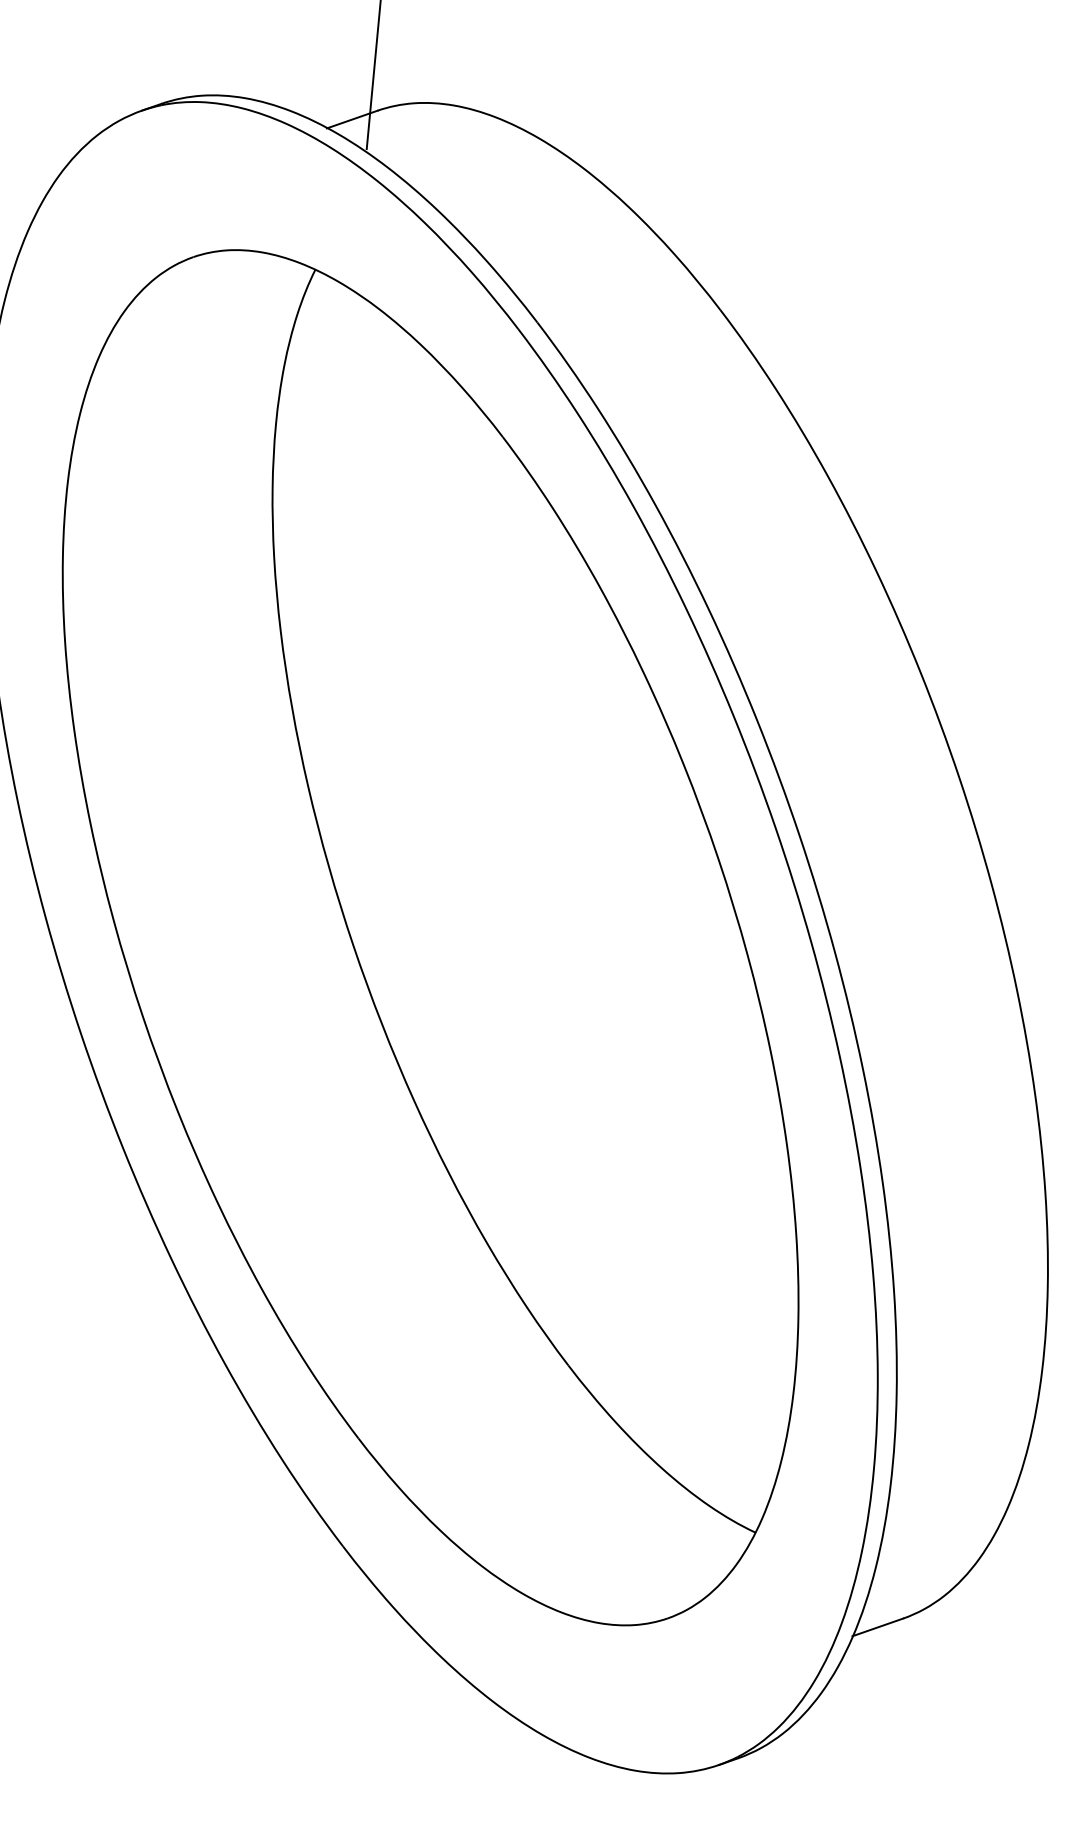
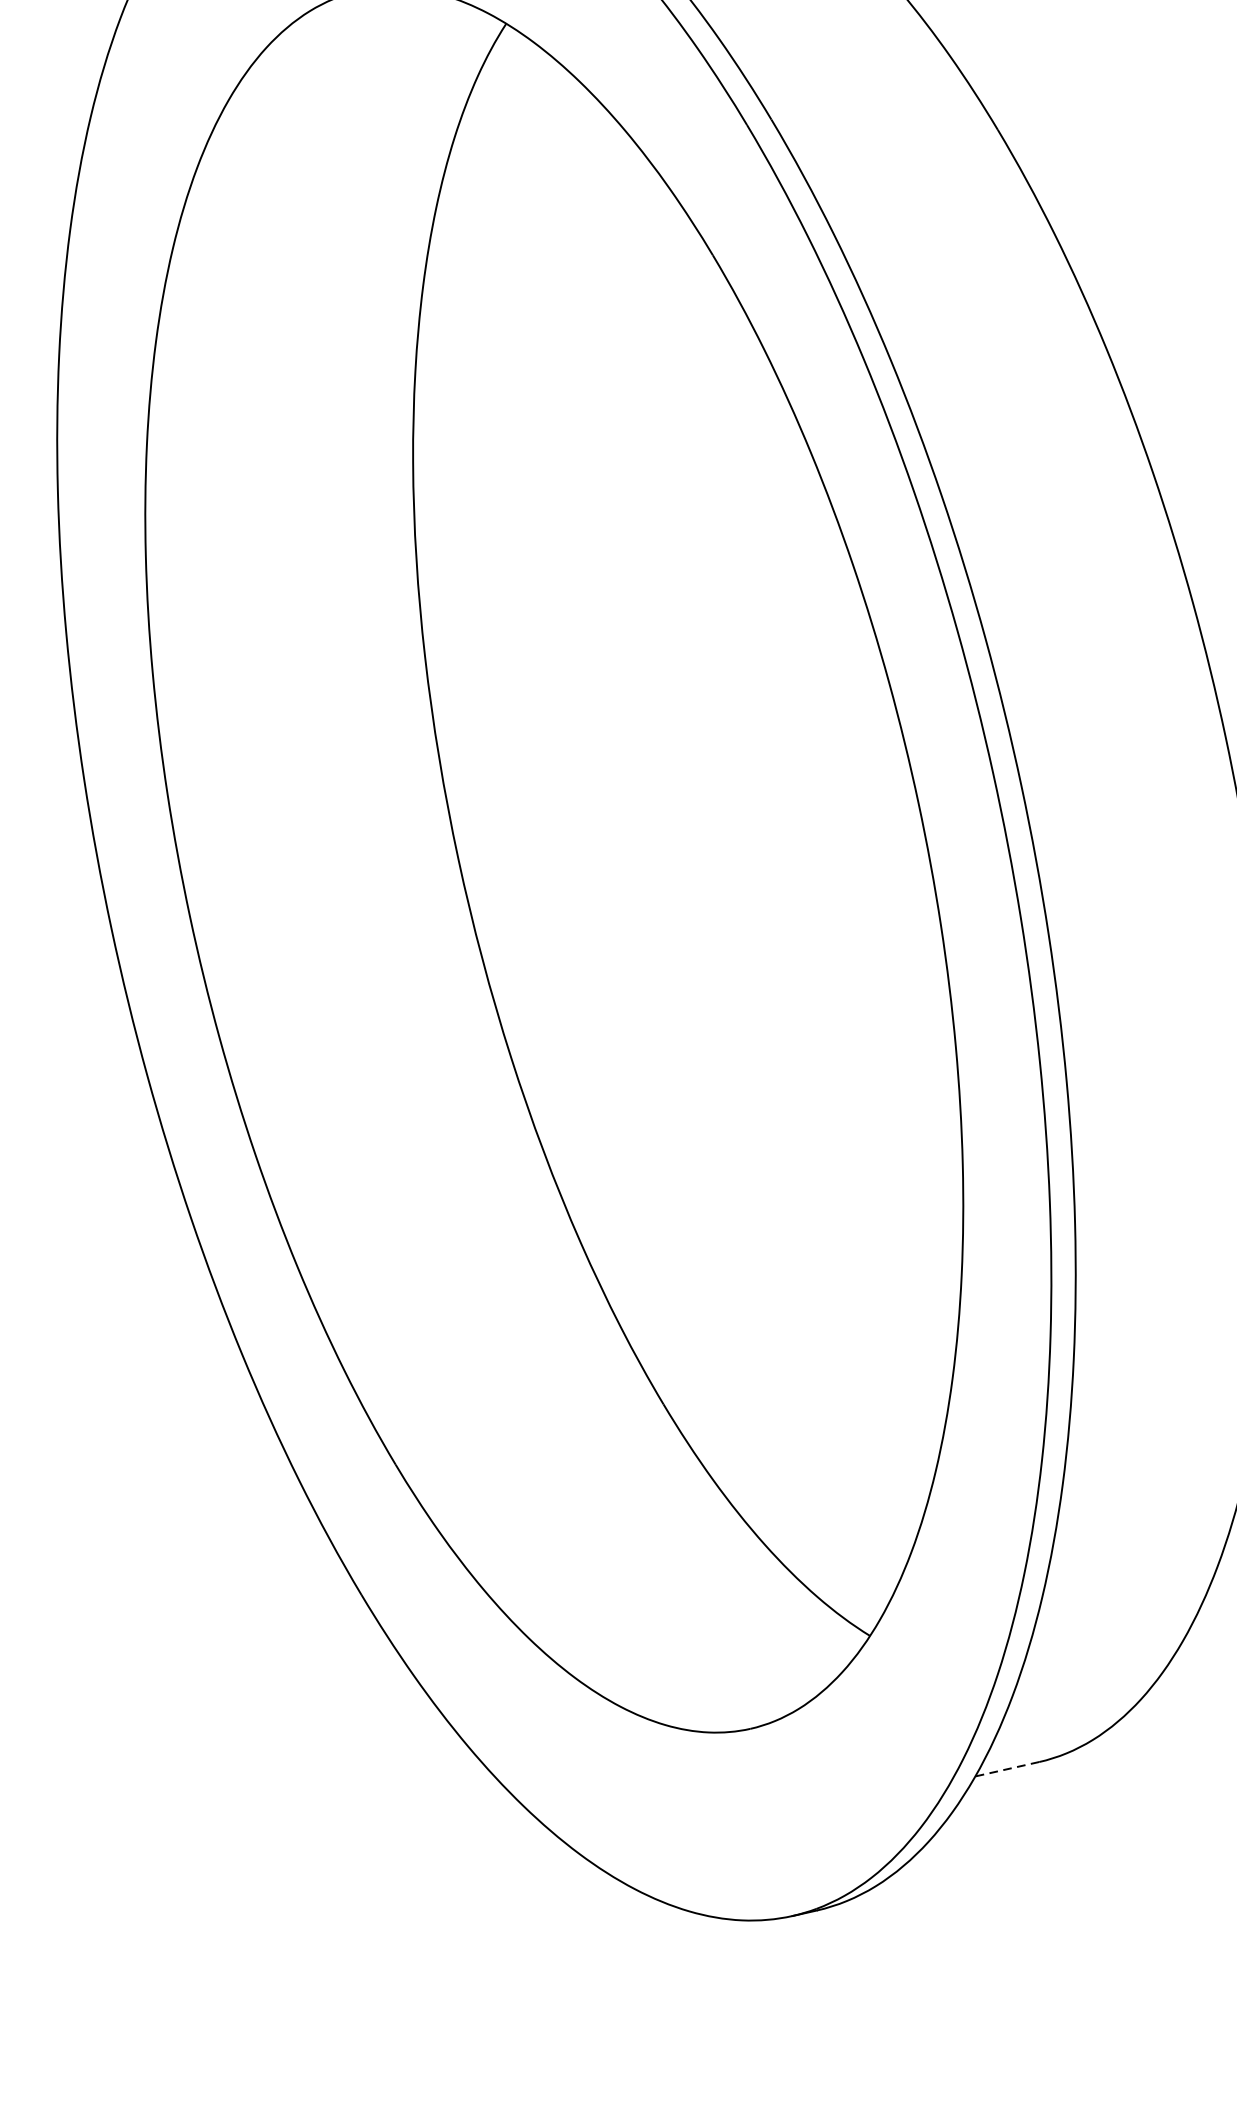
line: (877, 1627) -> (1006, 1769), solid -> dashed

